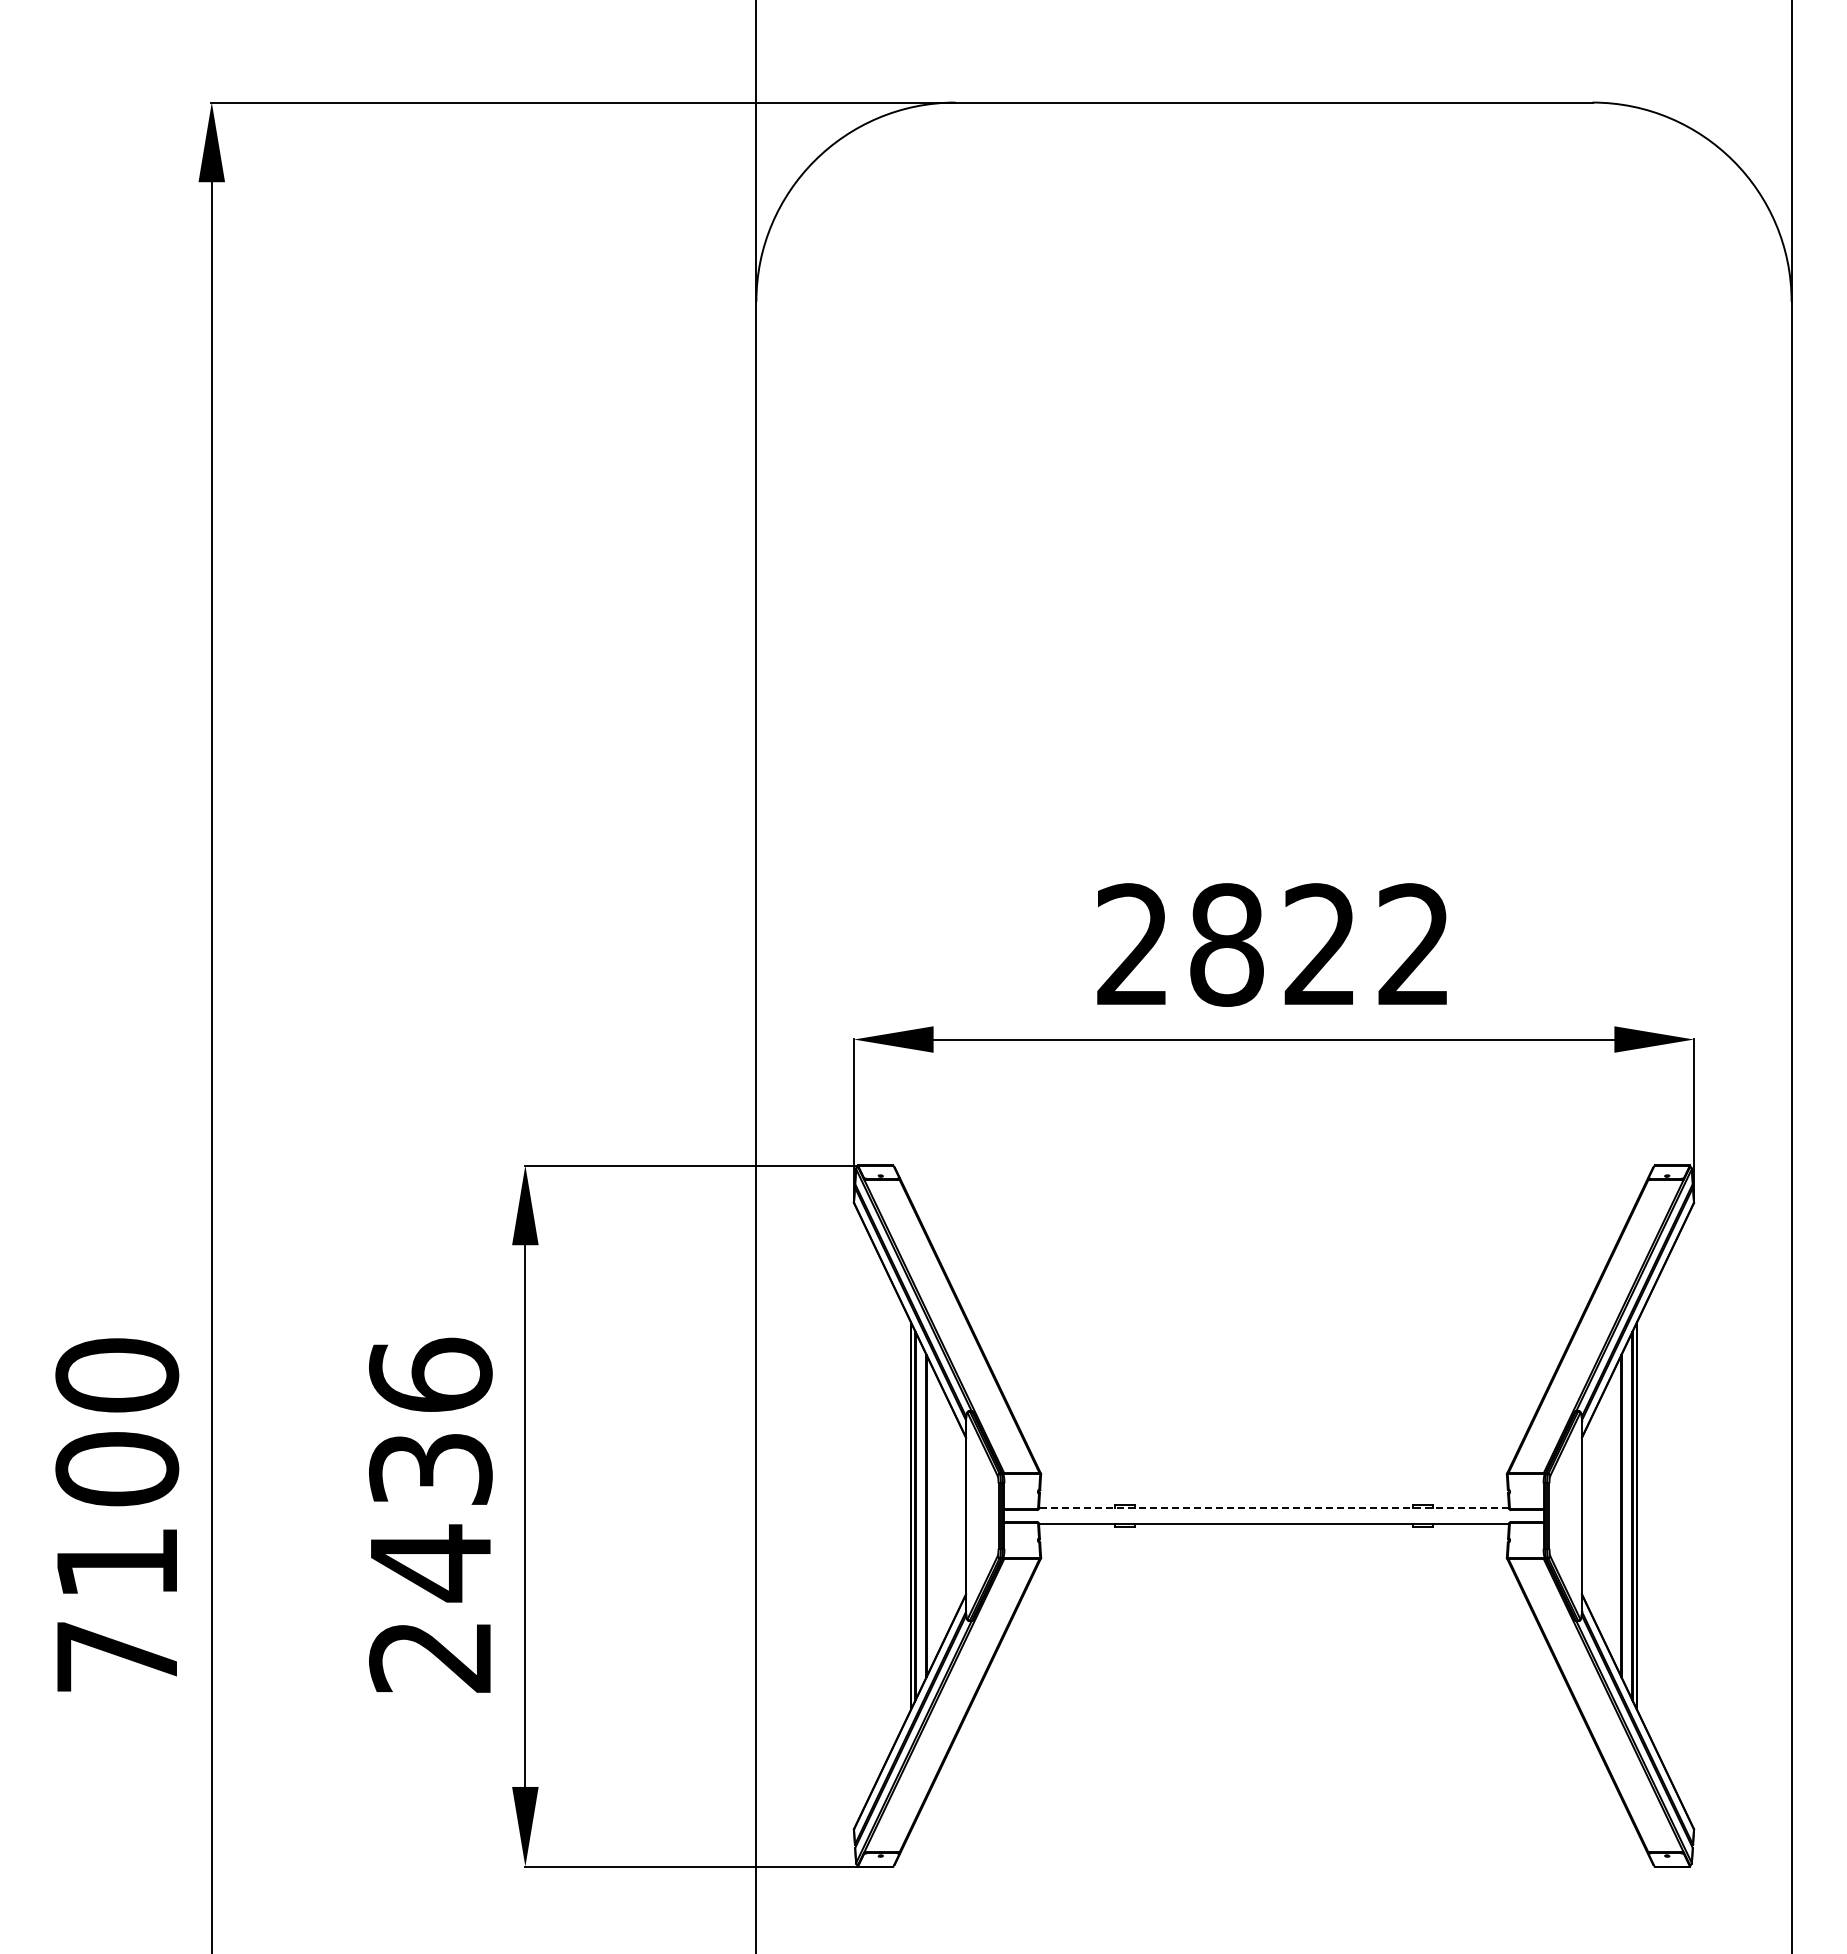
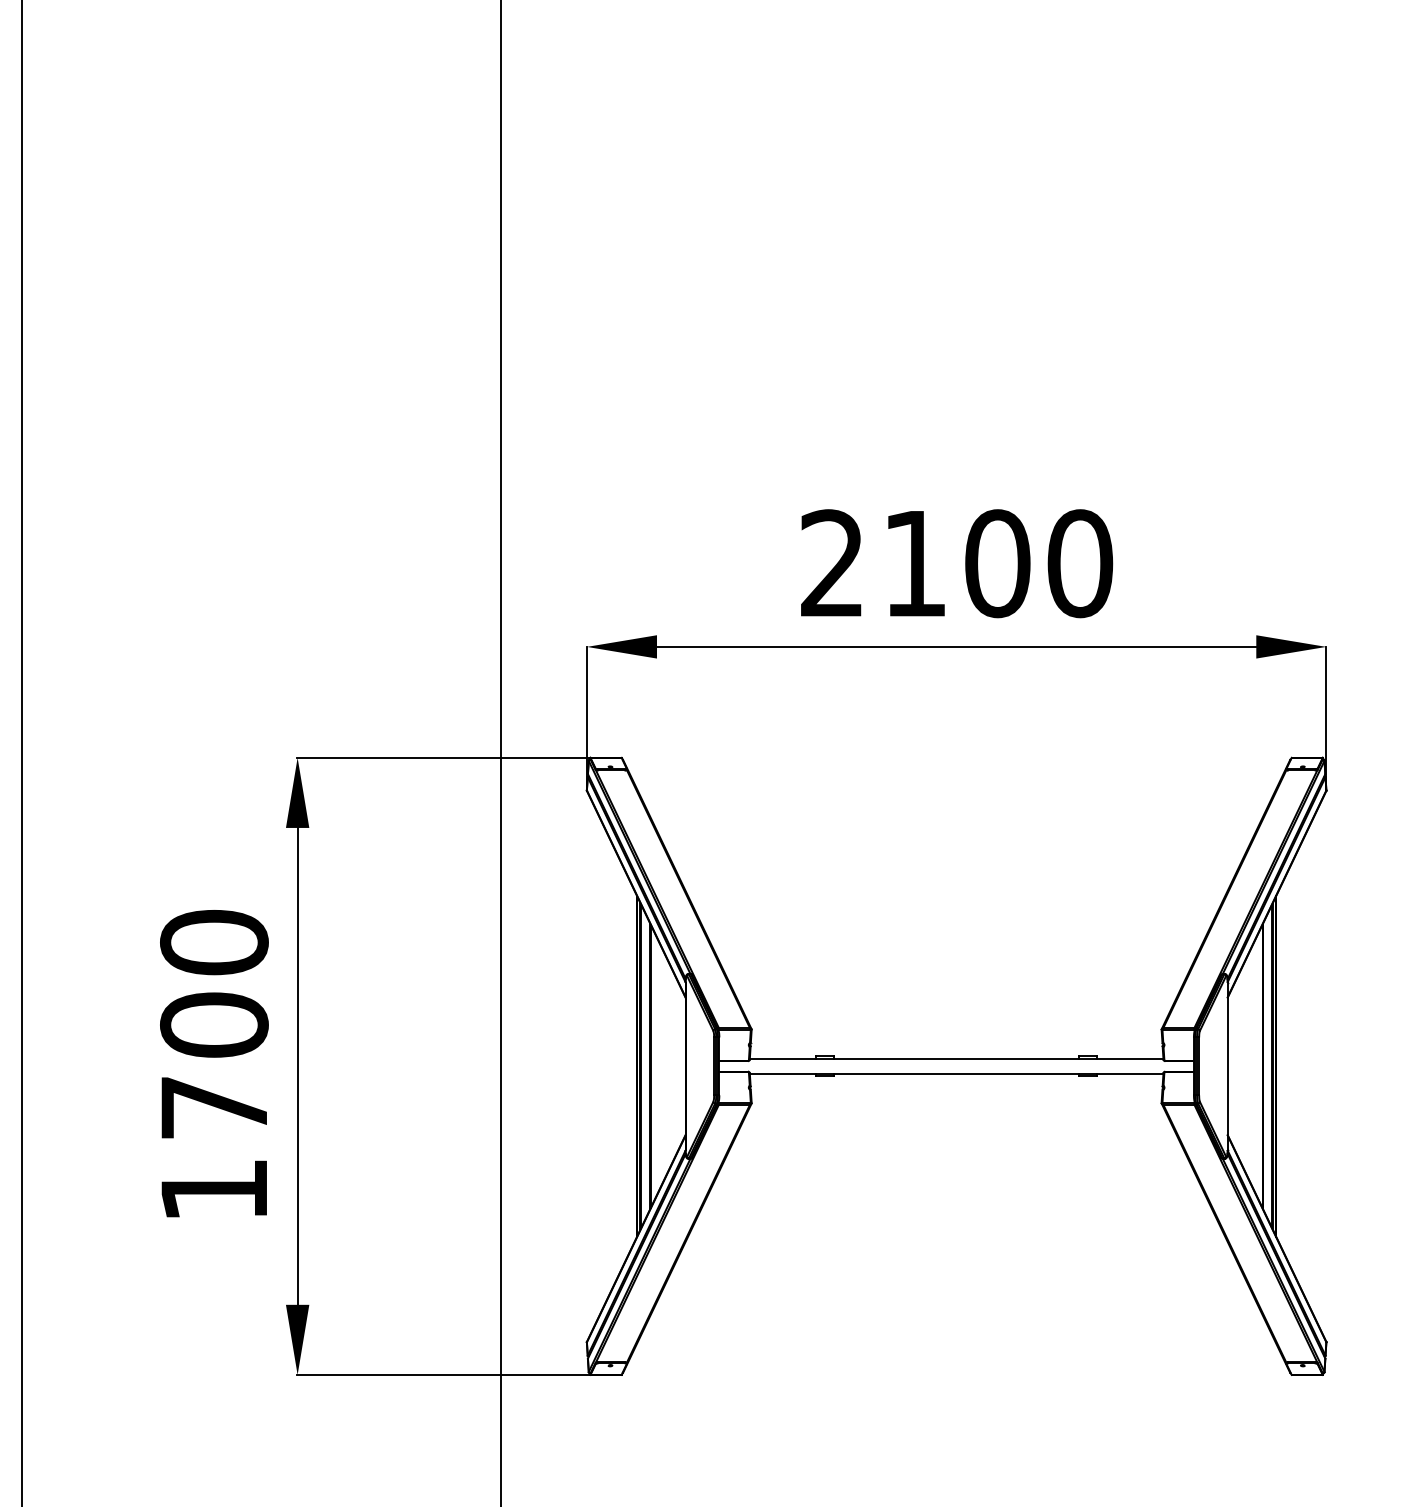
text: (1320, 944) -> (997, 563), 2822 -> 2100
line: (1274, 1507) -> (957, 1058), dashed -> solid
text: (430, 1514) -> (214, 1065), 2436 -> 1700

